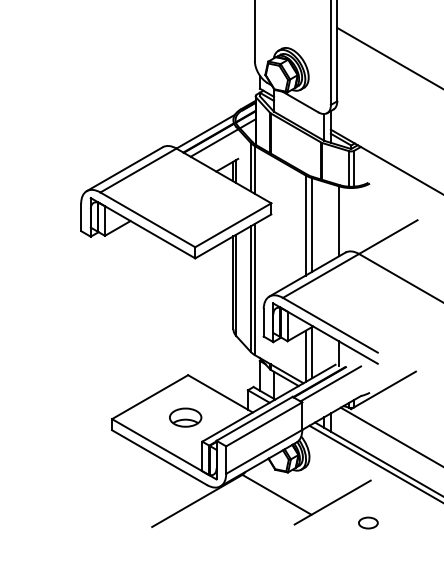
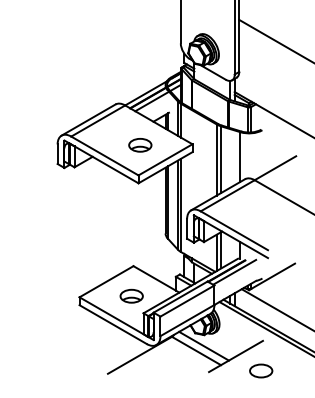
part: (198, 205) -> (140, 145), added
line: (286, 487) -> (203, 345), added
part: (368, 522) -> (261, 370), size x1.67

